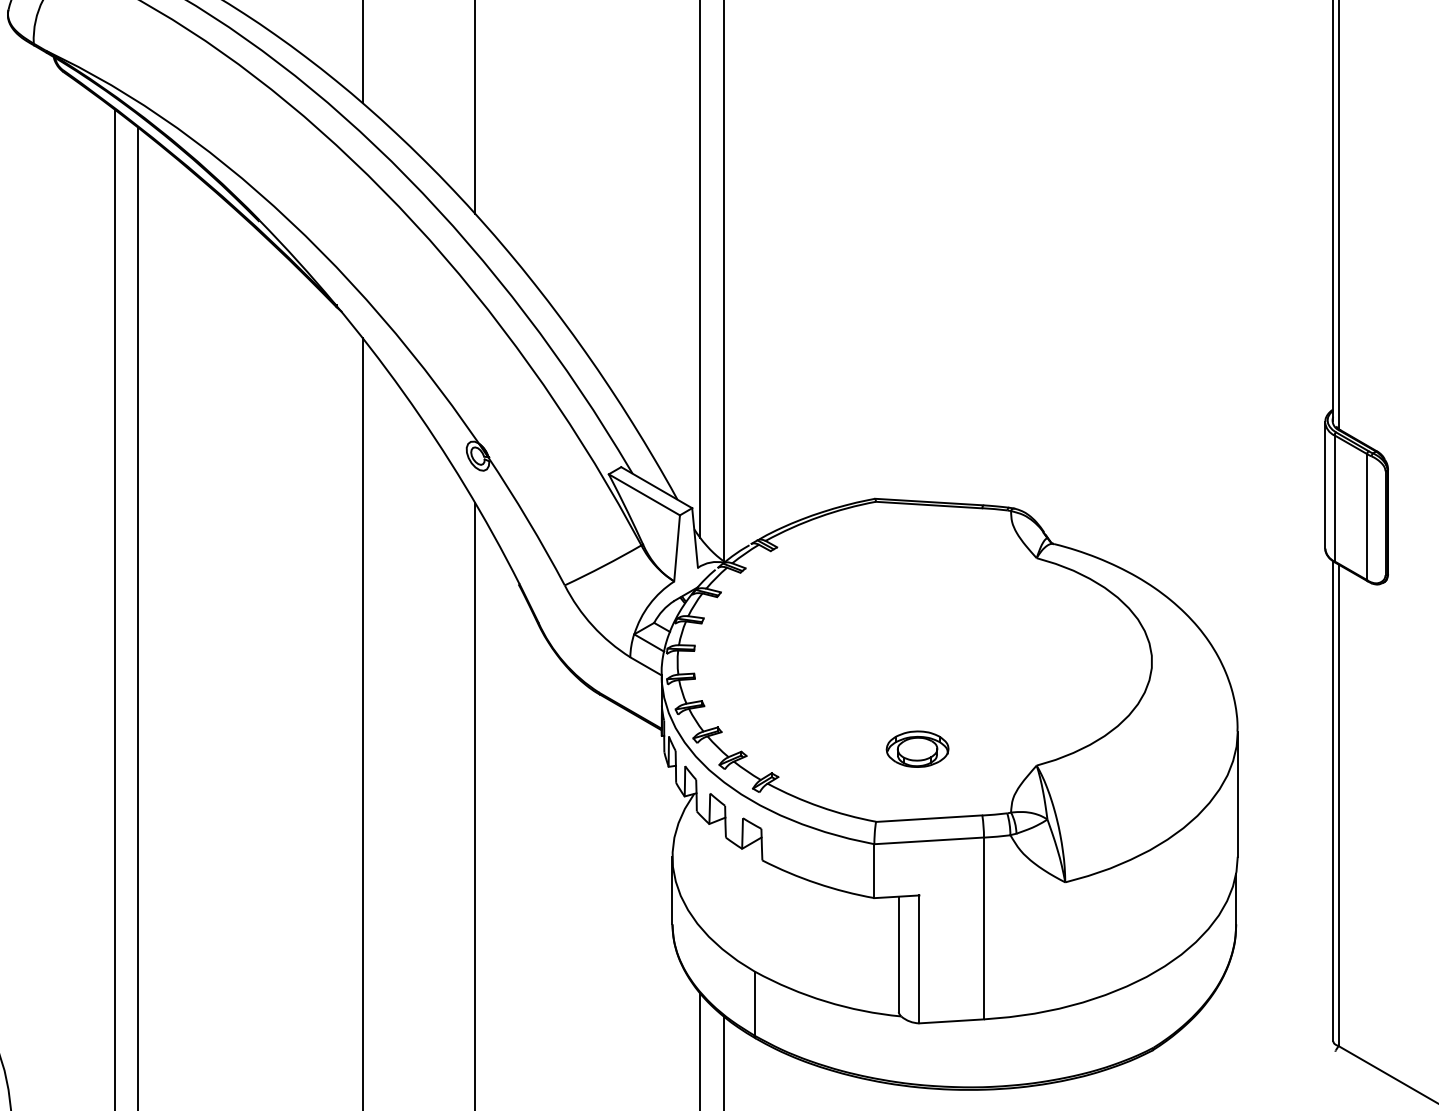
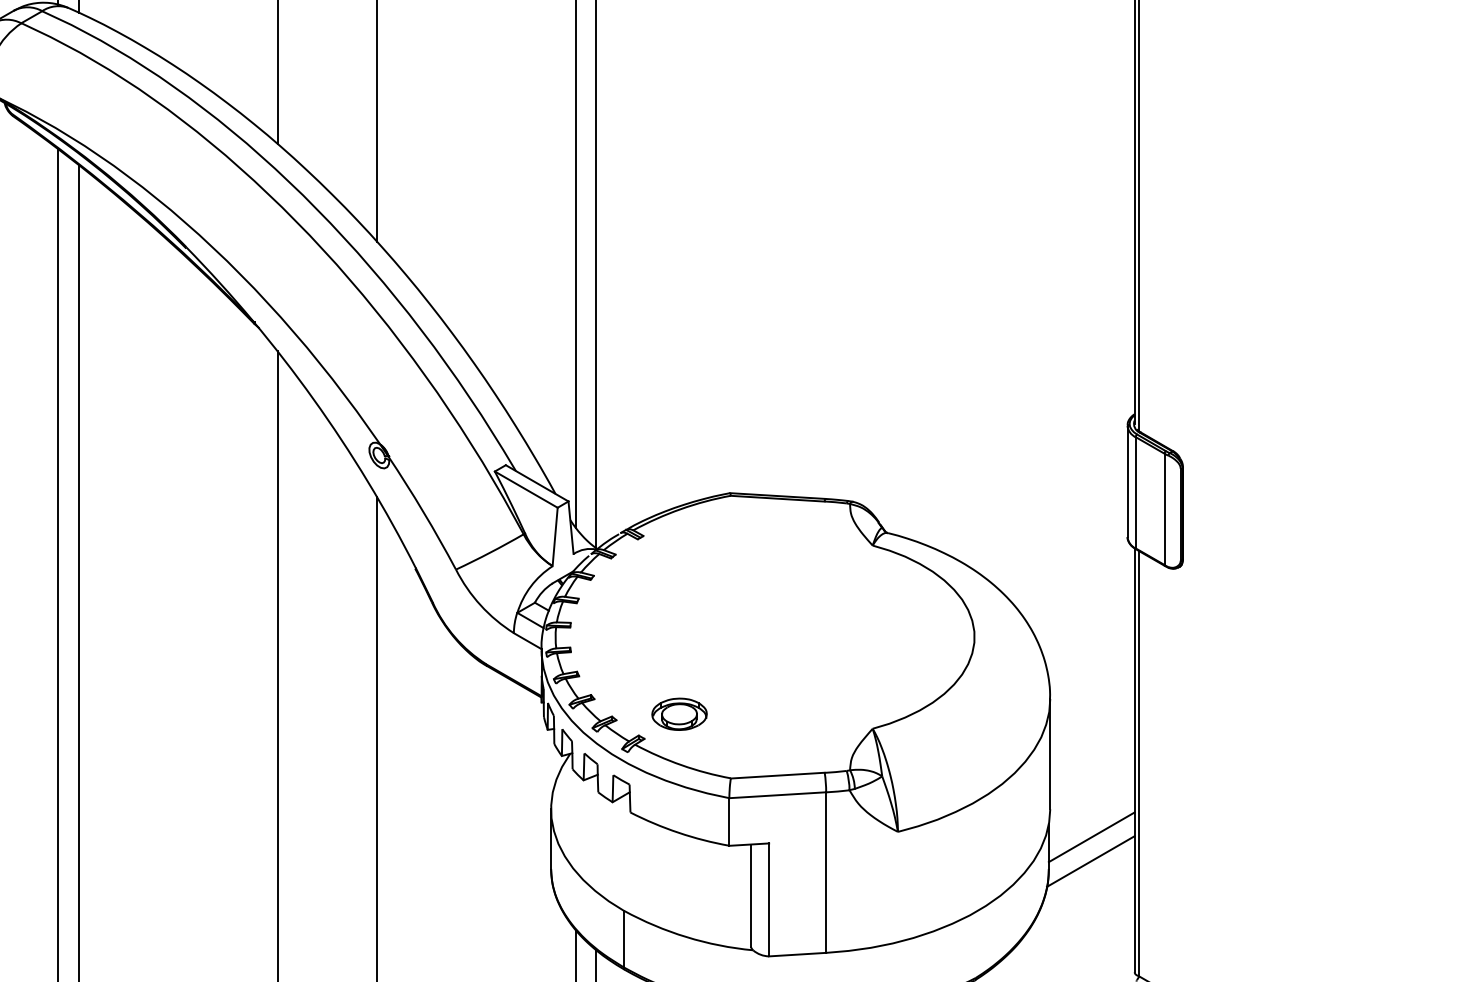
part: (917, 748) -> (679, 713), moved
line: (1284, 888) -> (1091, 837), added
line: (1283, 915) -> (1090, 861), added

